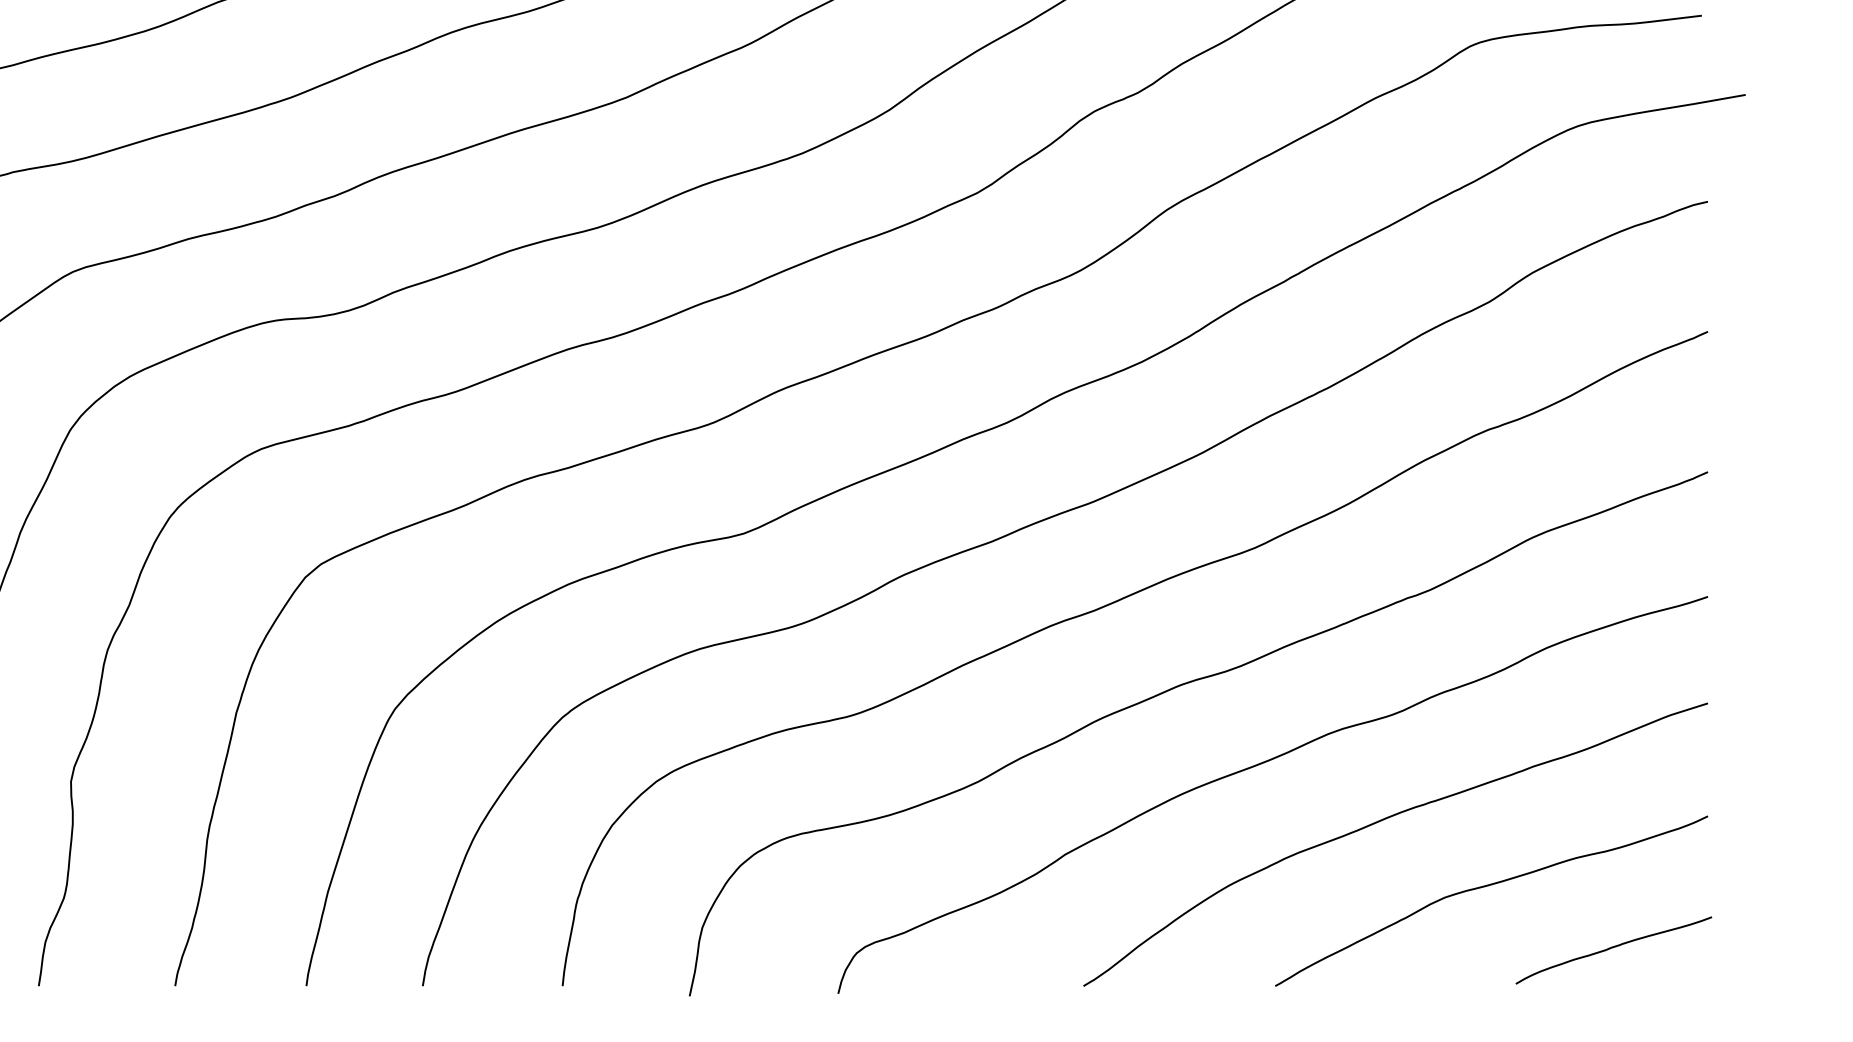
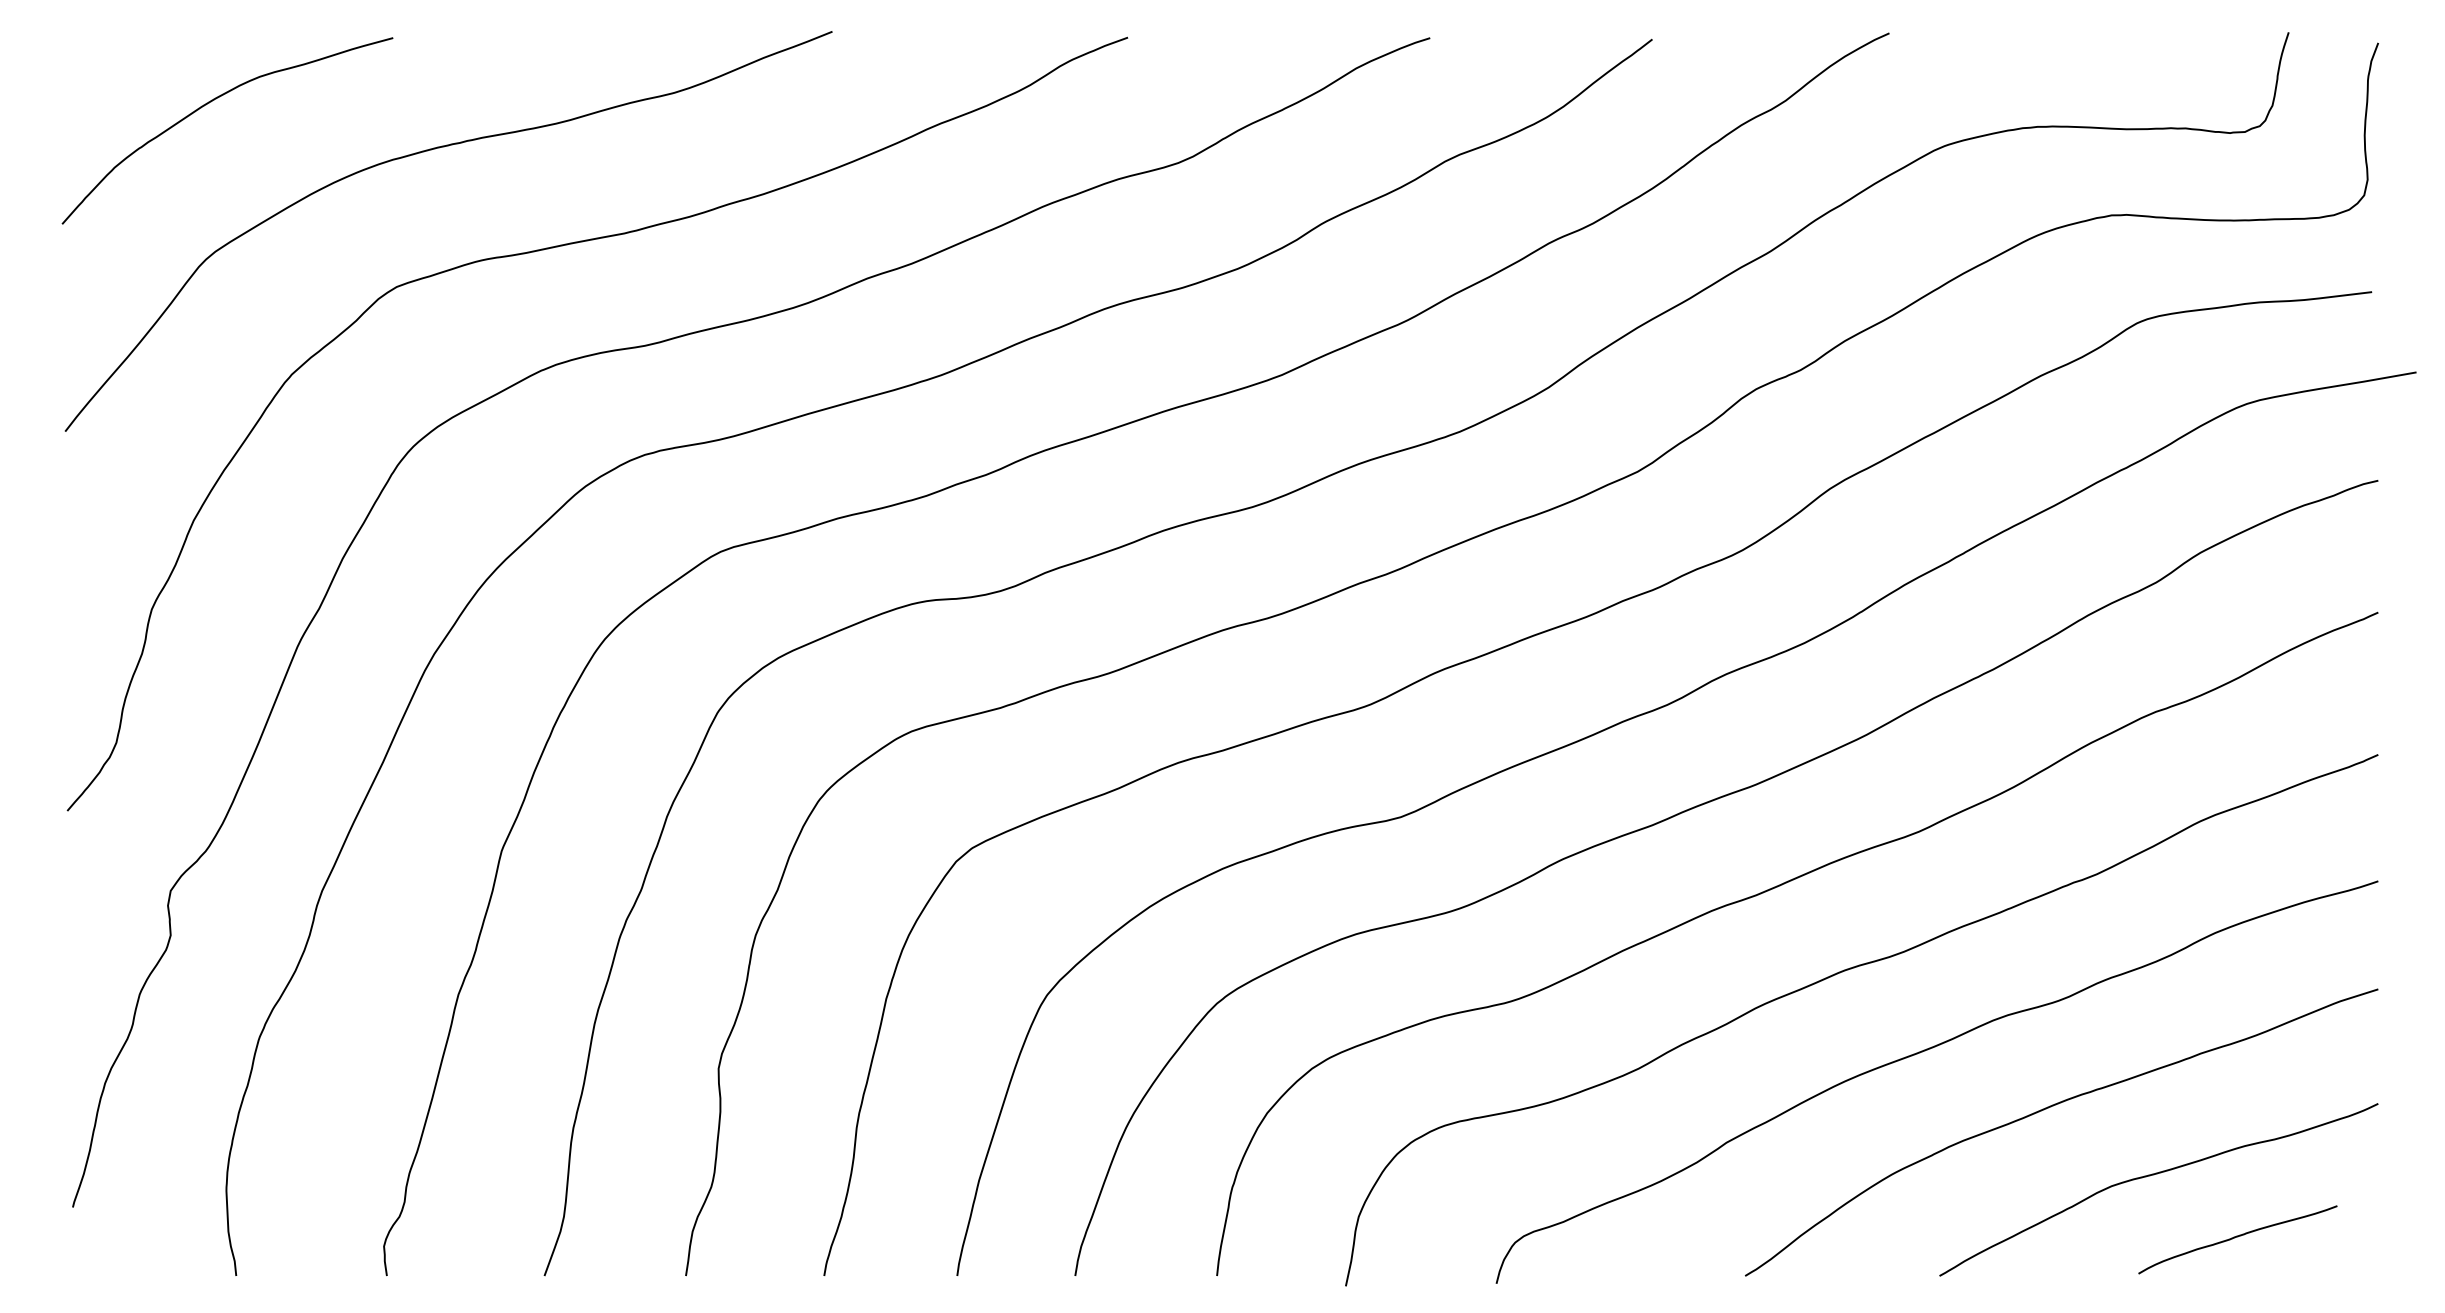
curve: (1613, 948) -> (2237, 1237), moved

